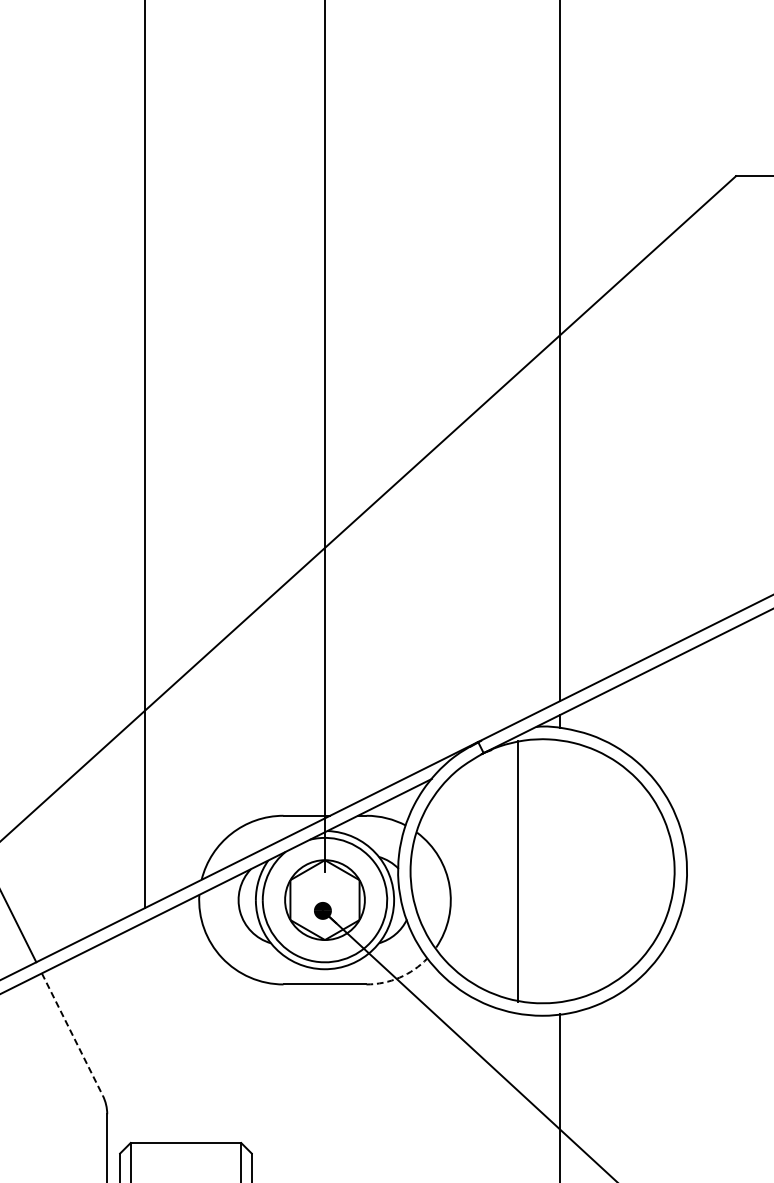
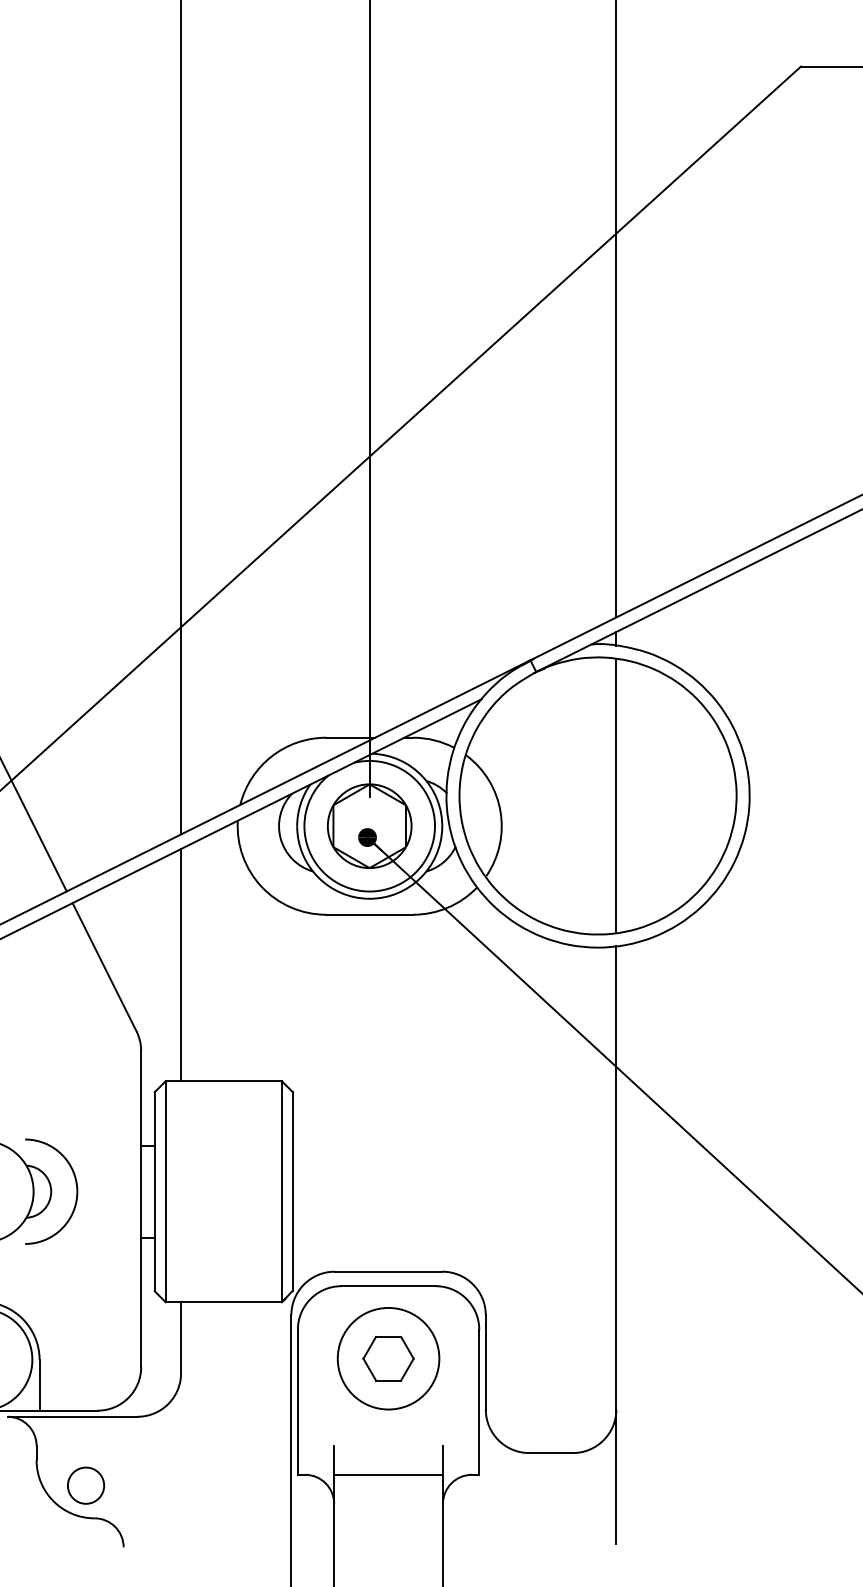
line: (518, 871) -> (616, 796), moved
arc: (400, 977) -> (448, 907), dashed -> solid
line: (145, 1032) -> (181, 965), added
line: (72, 1034) -> (104, 967), dashed -> solid

